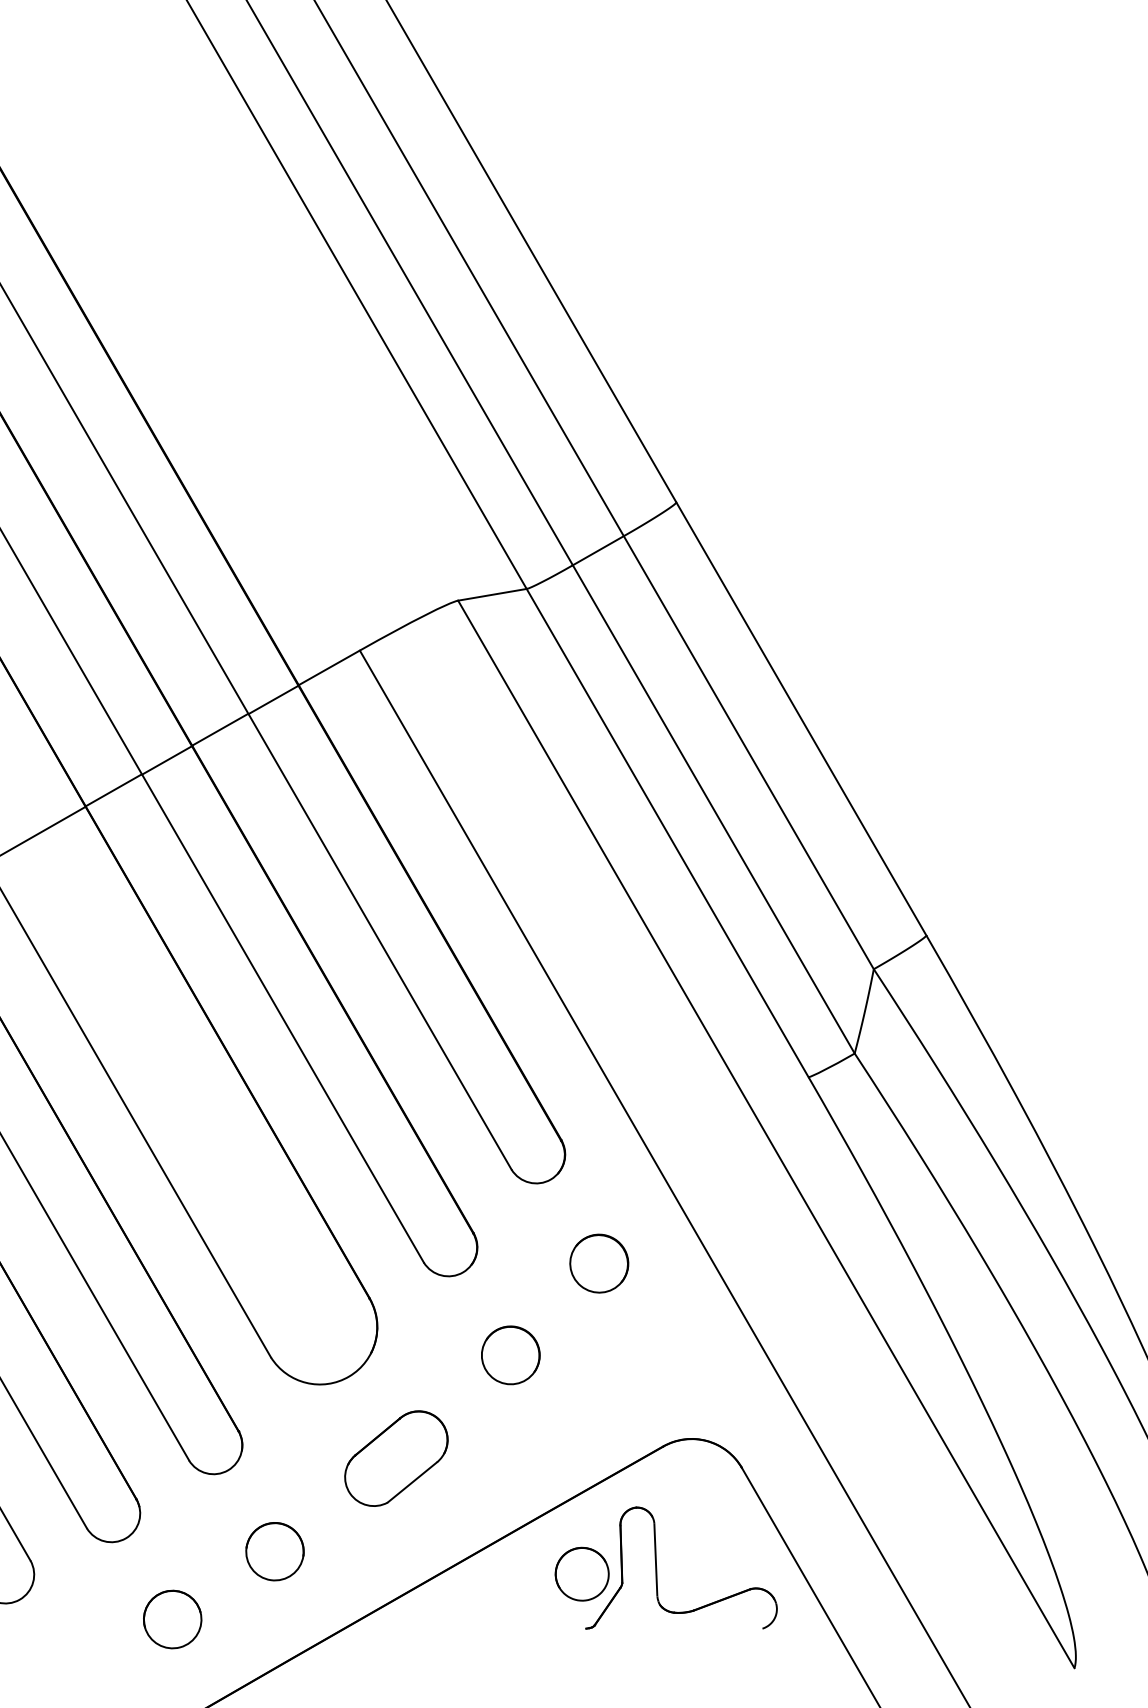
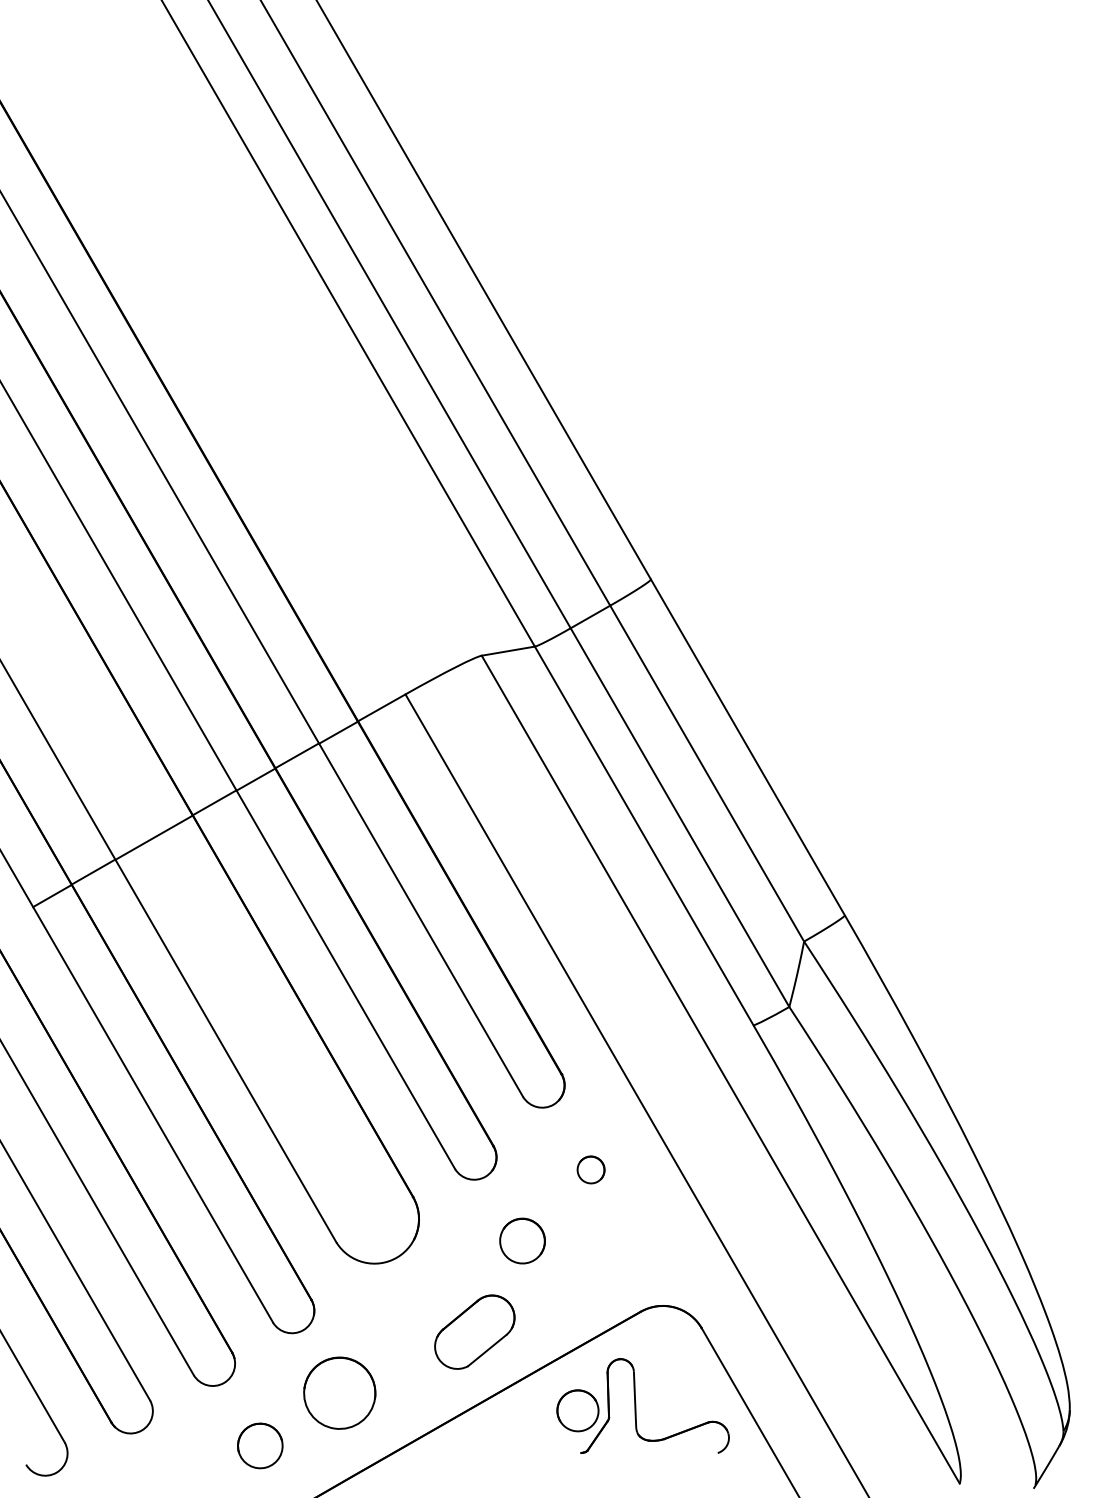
part: (598, 1263) -> (590, 1169), size x0.6
part: (395, 1457) -> (474, 1331), moved
part: (274, 1551) -> (339, 1393), size x1.6

